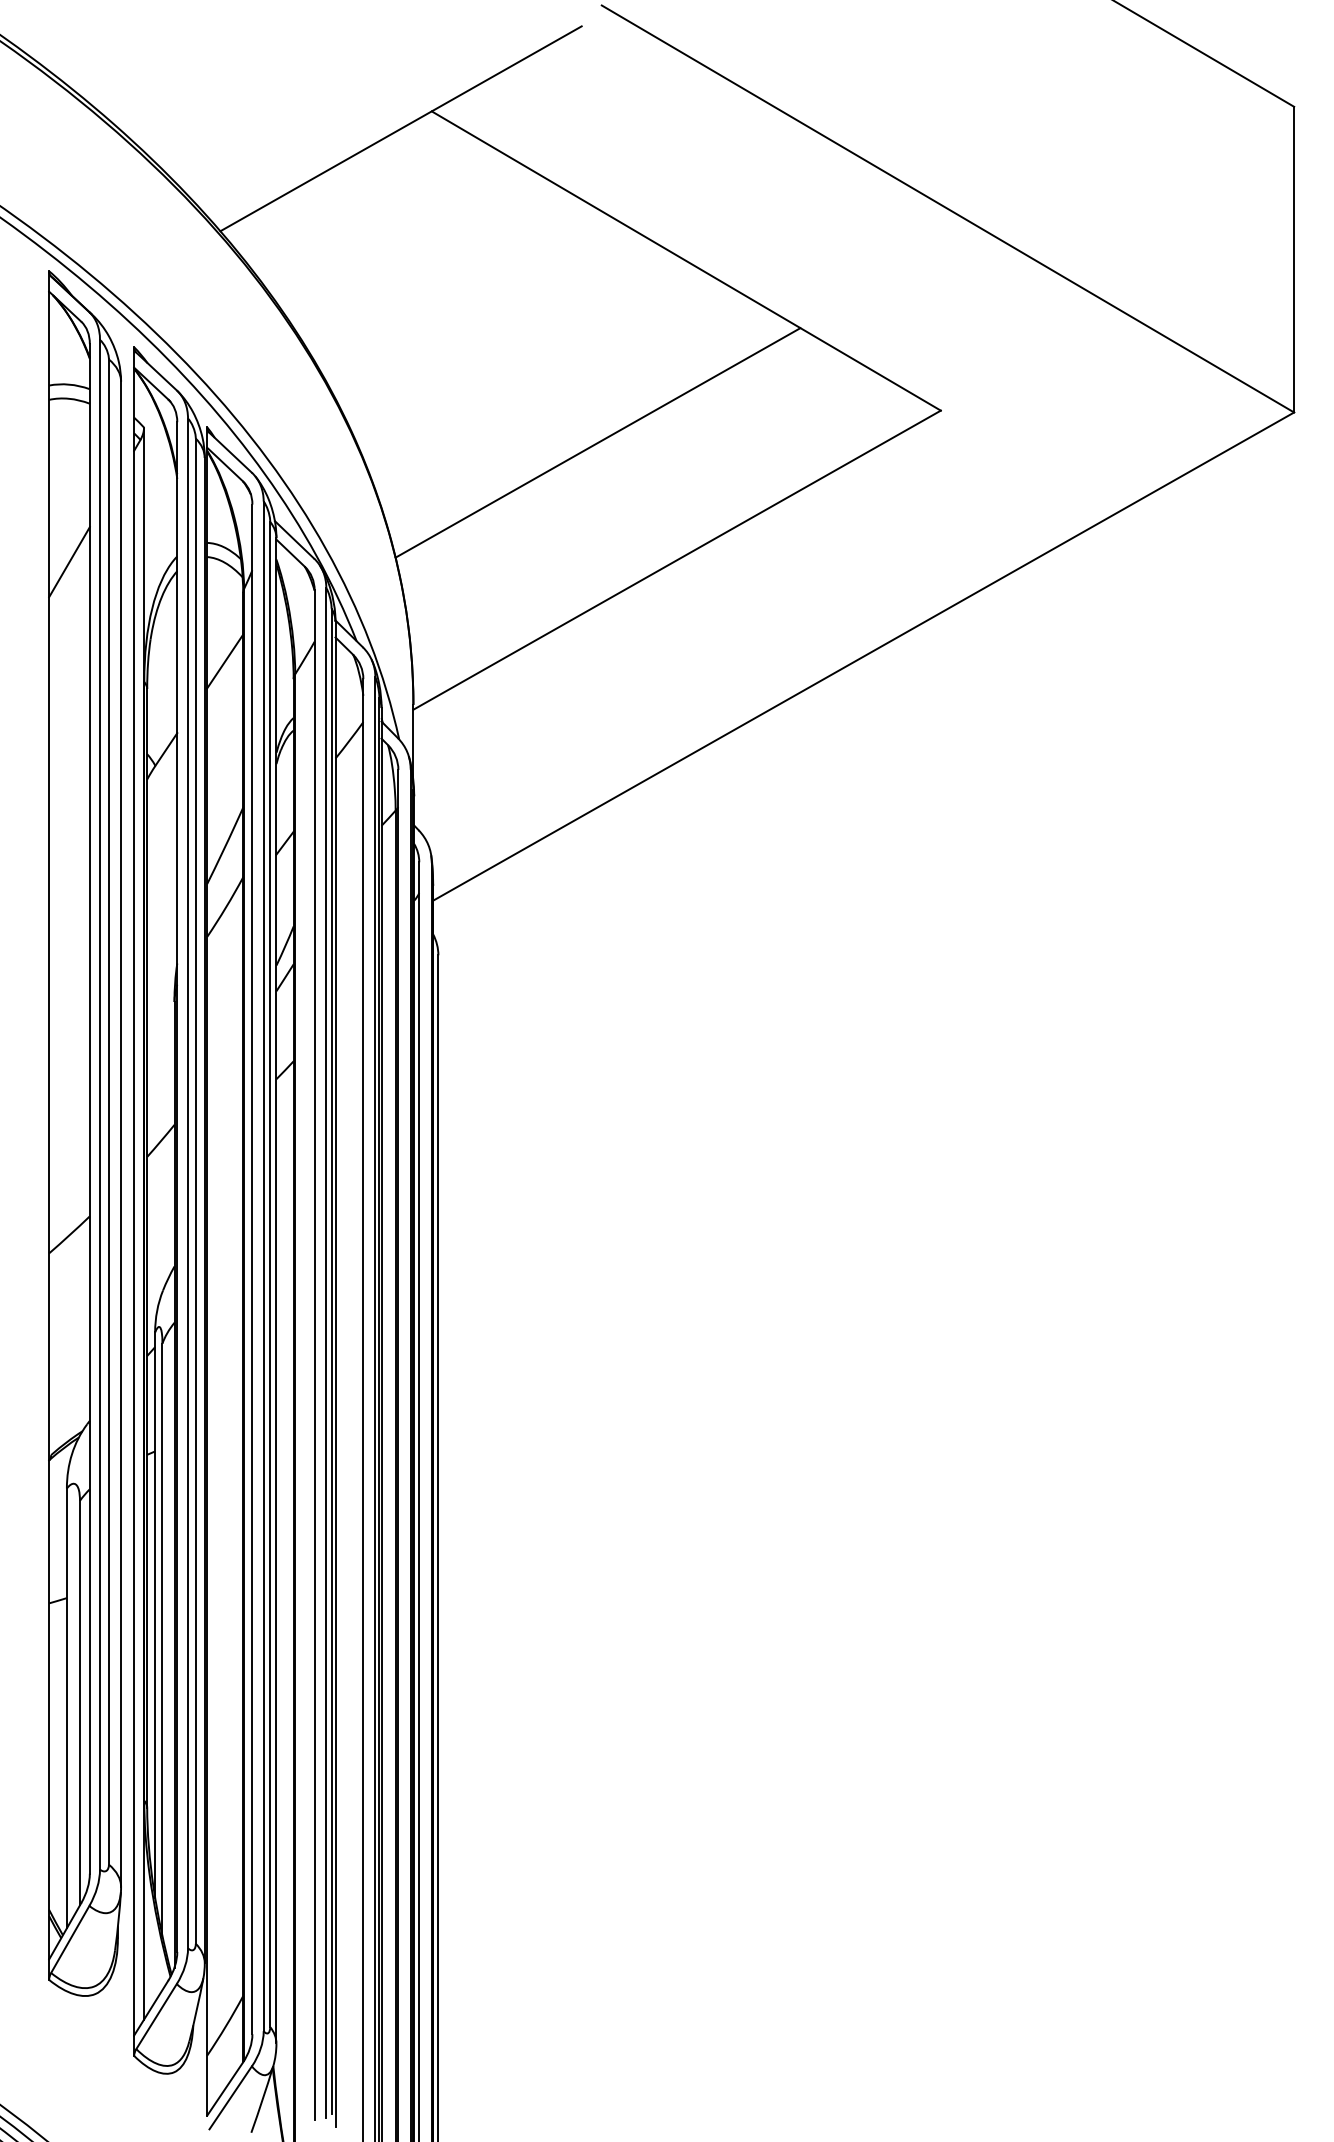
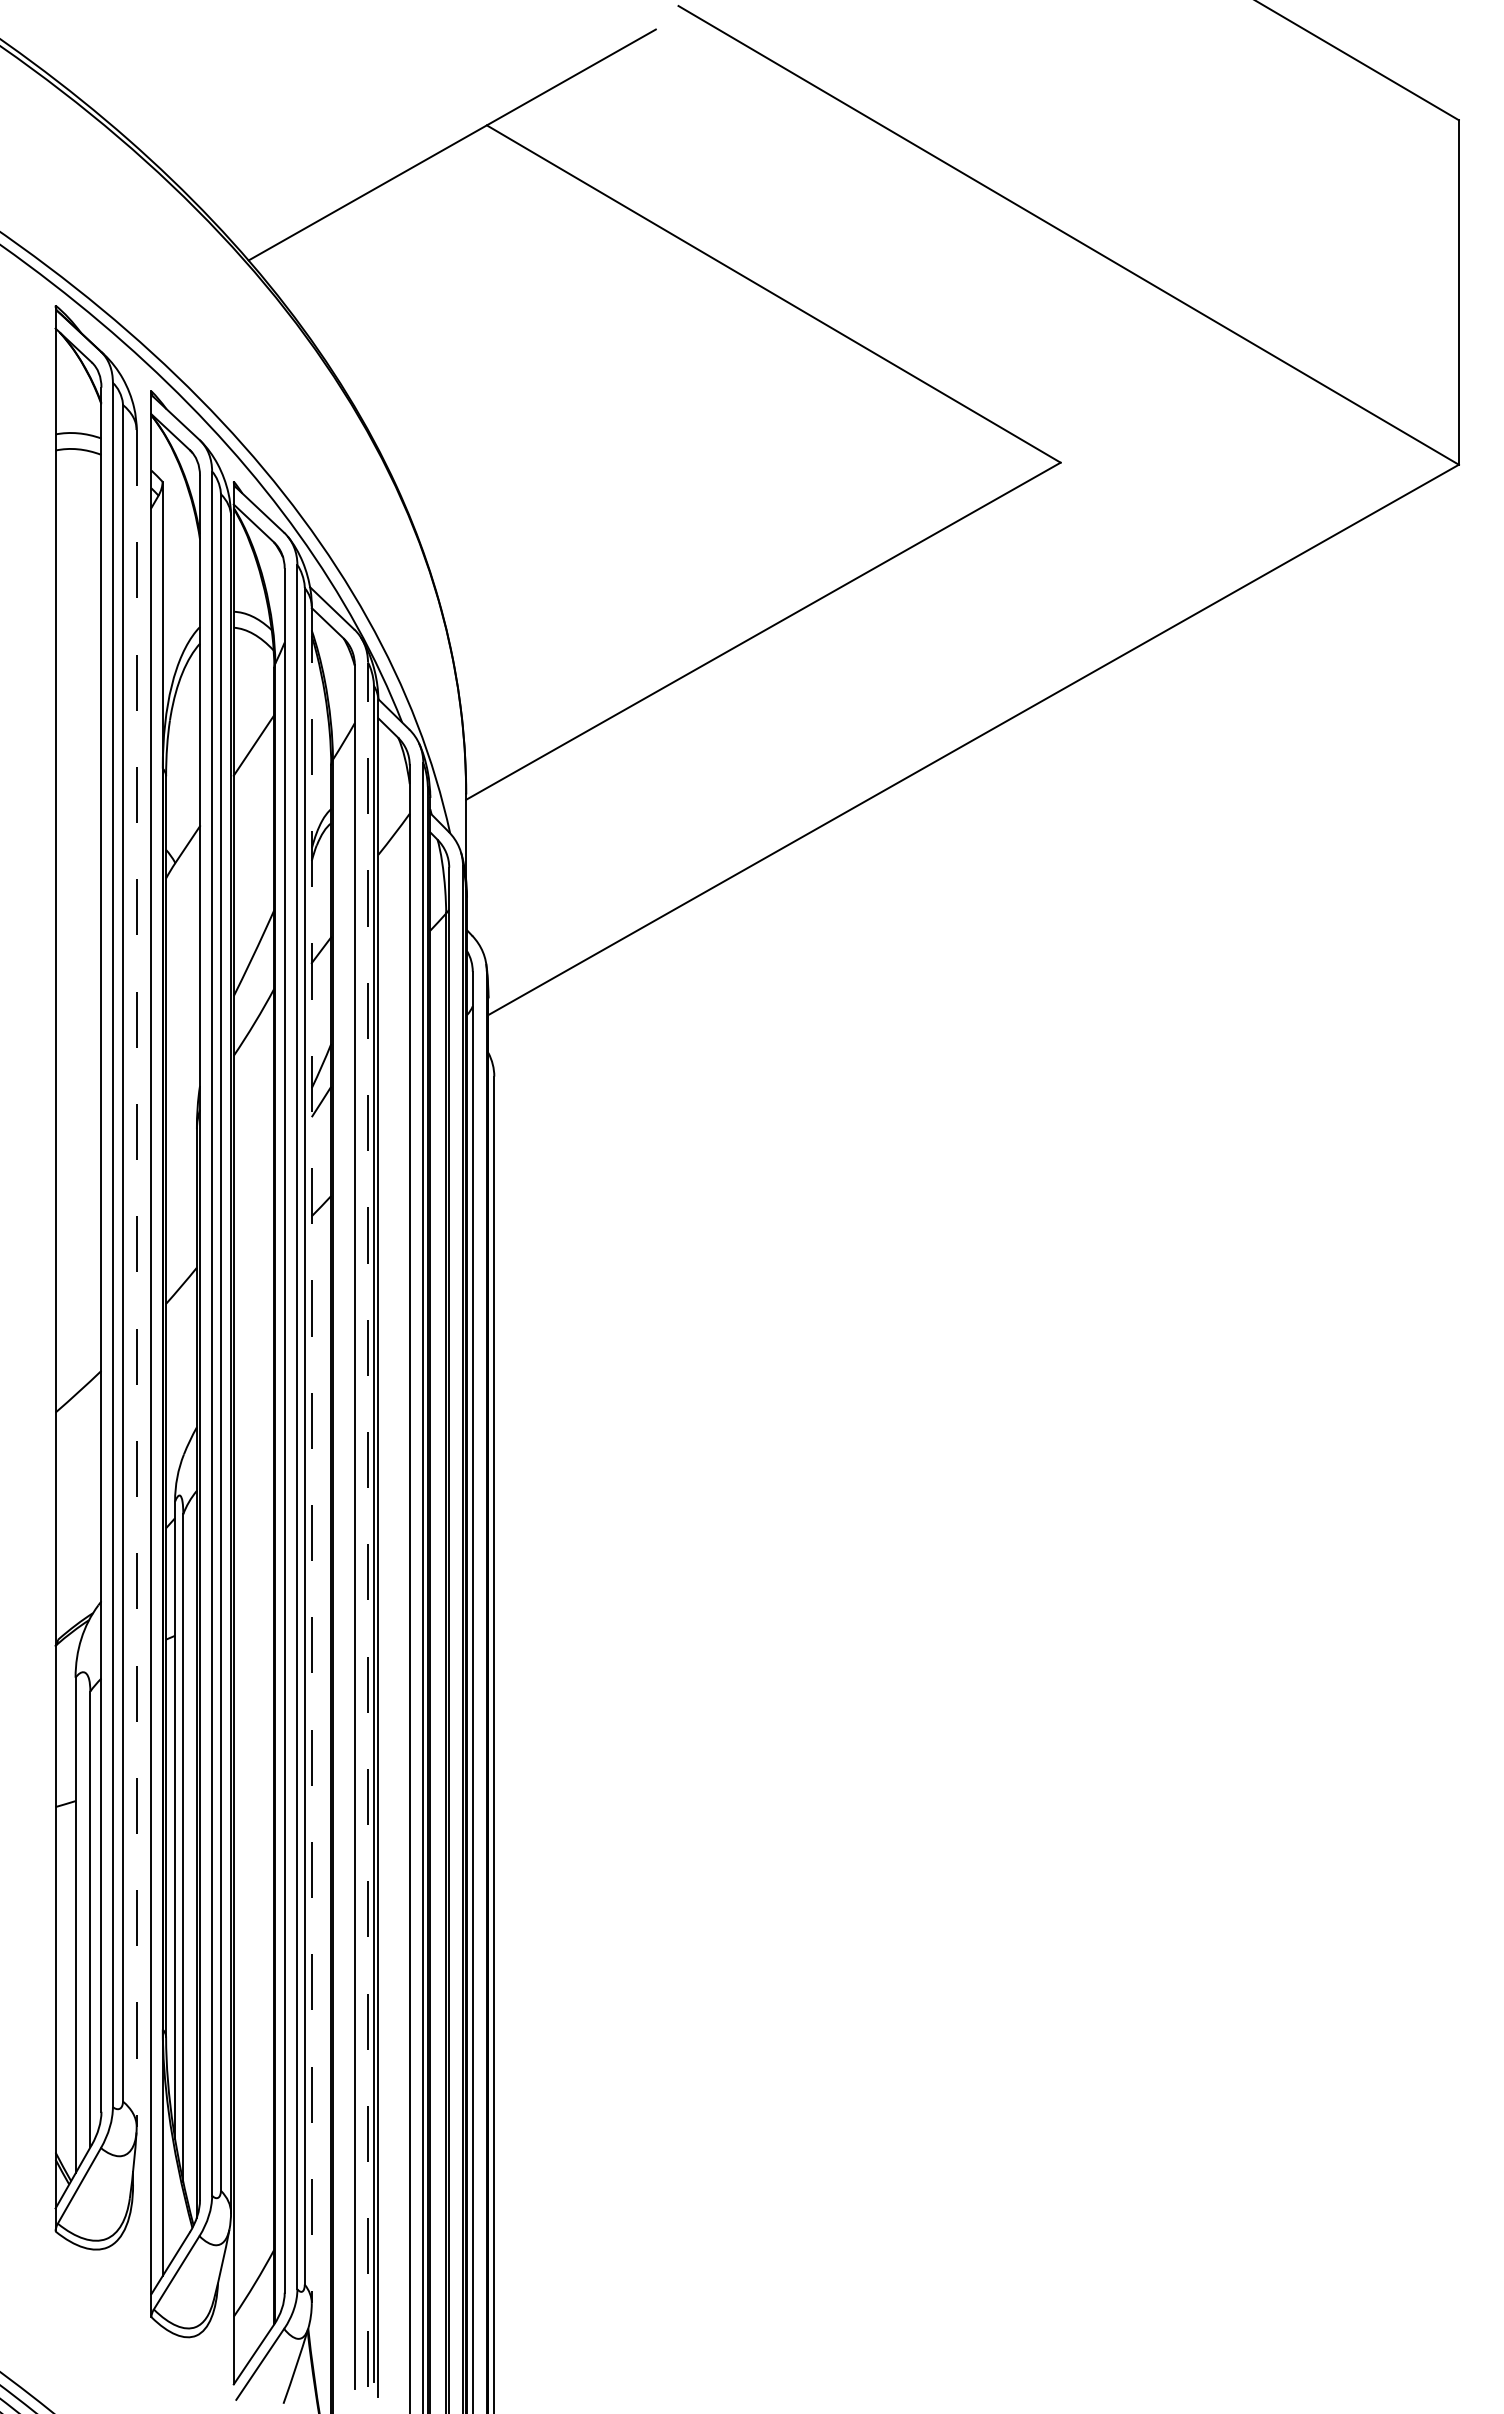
line: (598, 442) -> (674, 498), removed
line: (69, 562) -> (78, 633), removed
line: (120, 1134) -> (136, 1278), solid -> dashed
line: (276, 1291) -> (311, 1455), solid -> dashed
line: (325, 1352) -> (367, 1524), solid -> dashed

